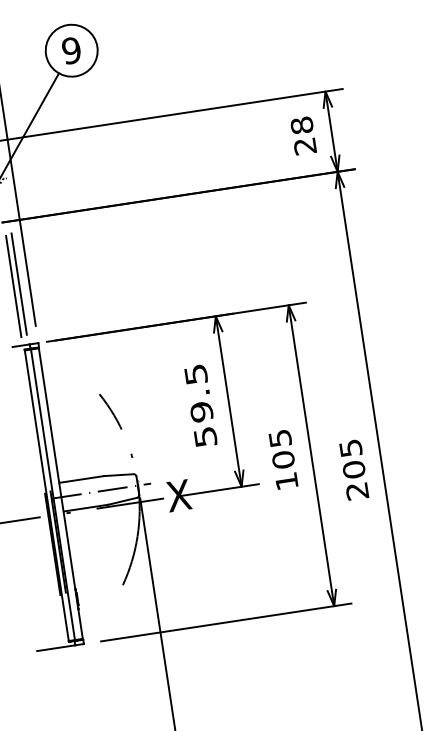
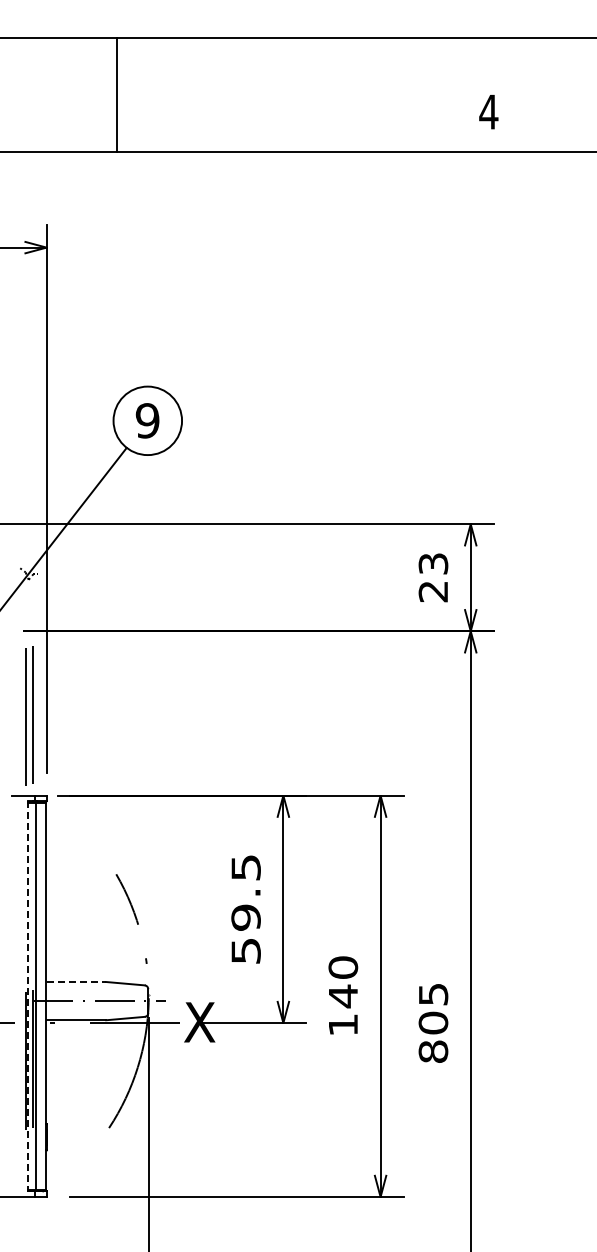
text: (302, 125) -> (433, 563), 28 -> 23
text: (282, 449) -> (343, 982), 105 -> 140
line: (81, 479) -> (76, 982), solid -> dashed
text: (357, 491) -> (433, 1051), 205 -> 805
line: (46, 495) -> (27, 996), solid -> dashed

